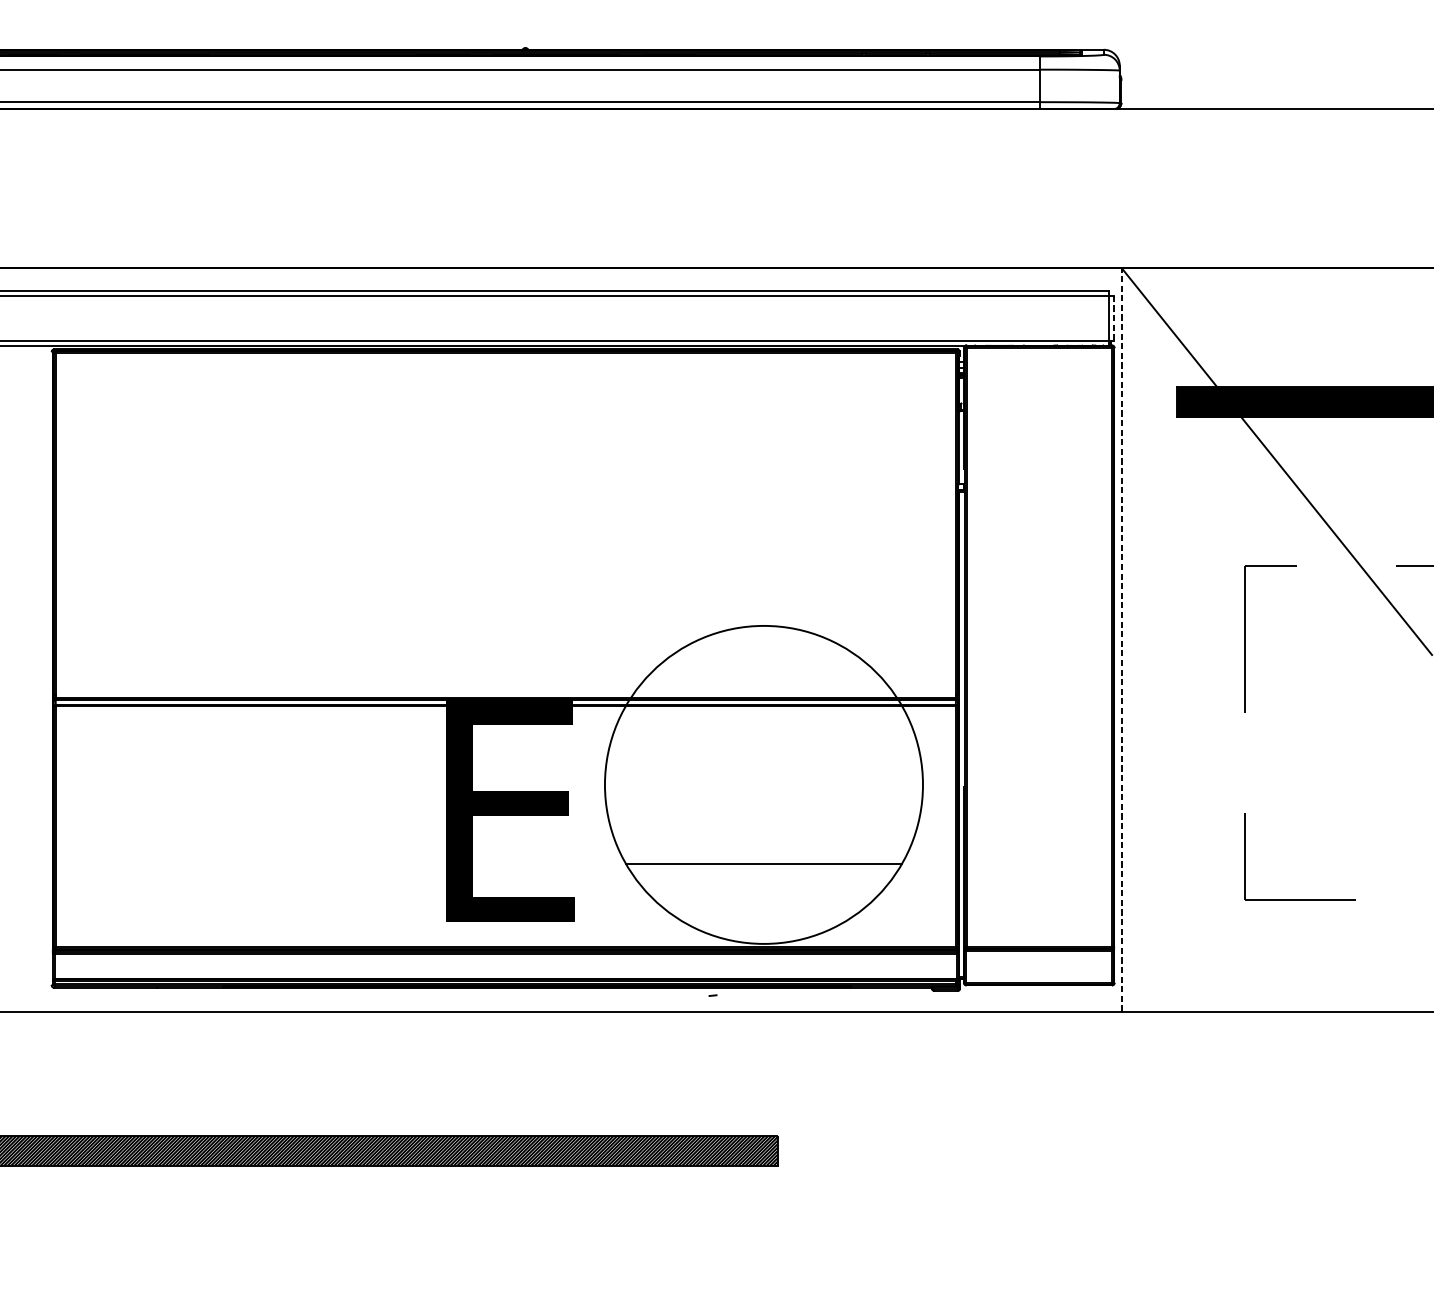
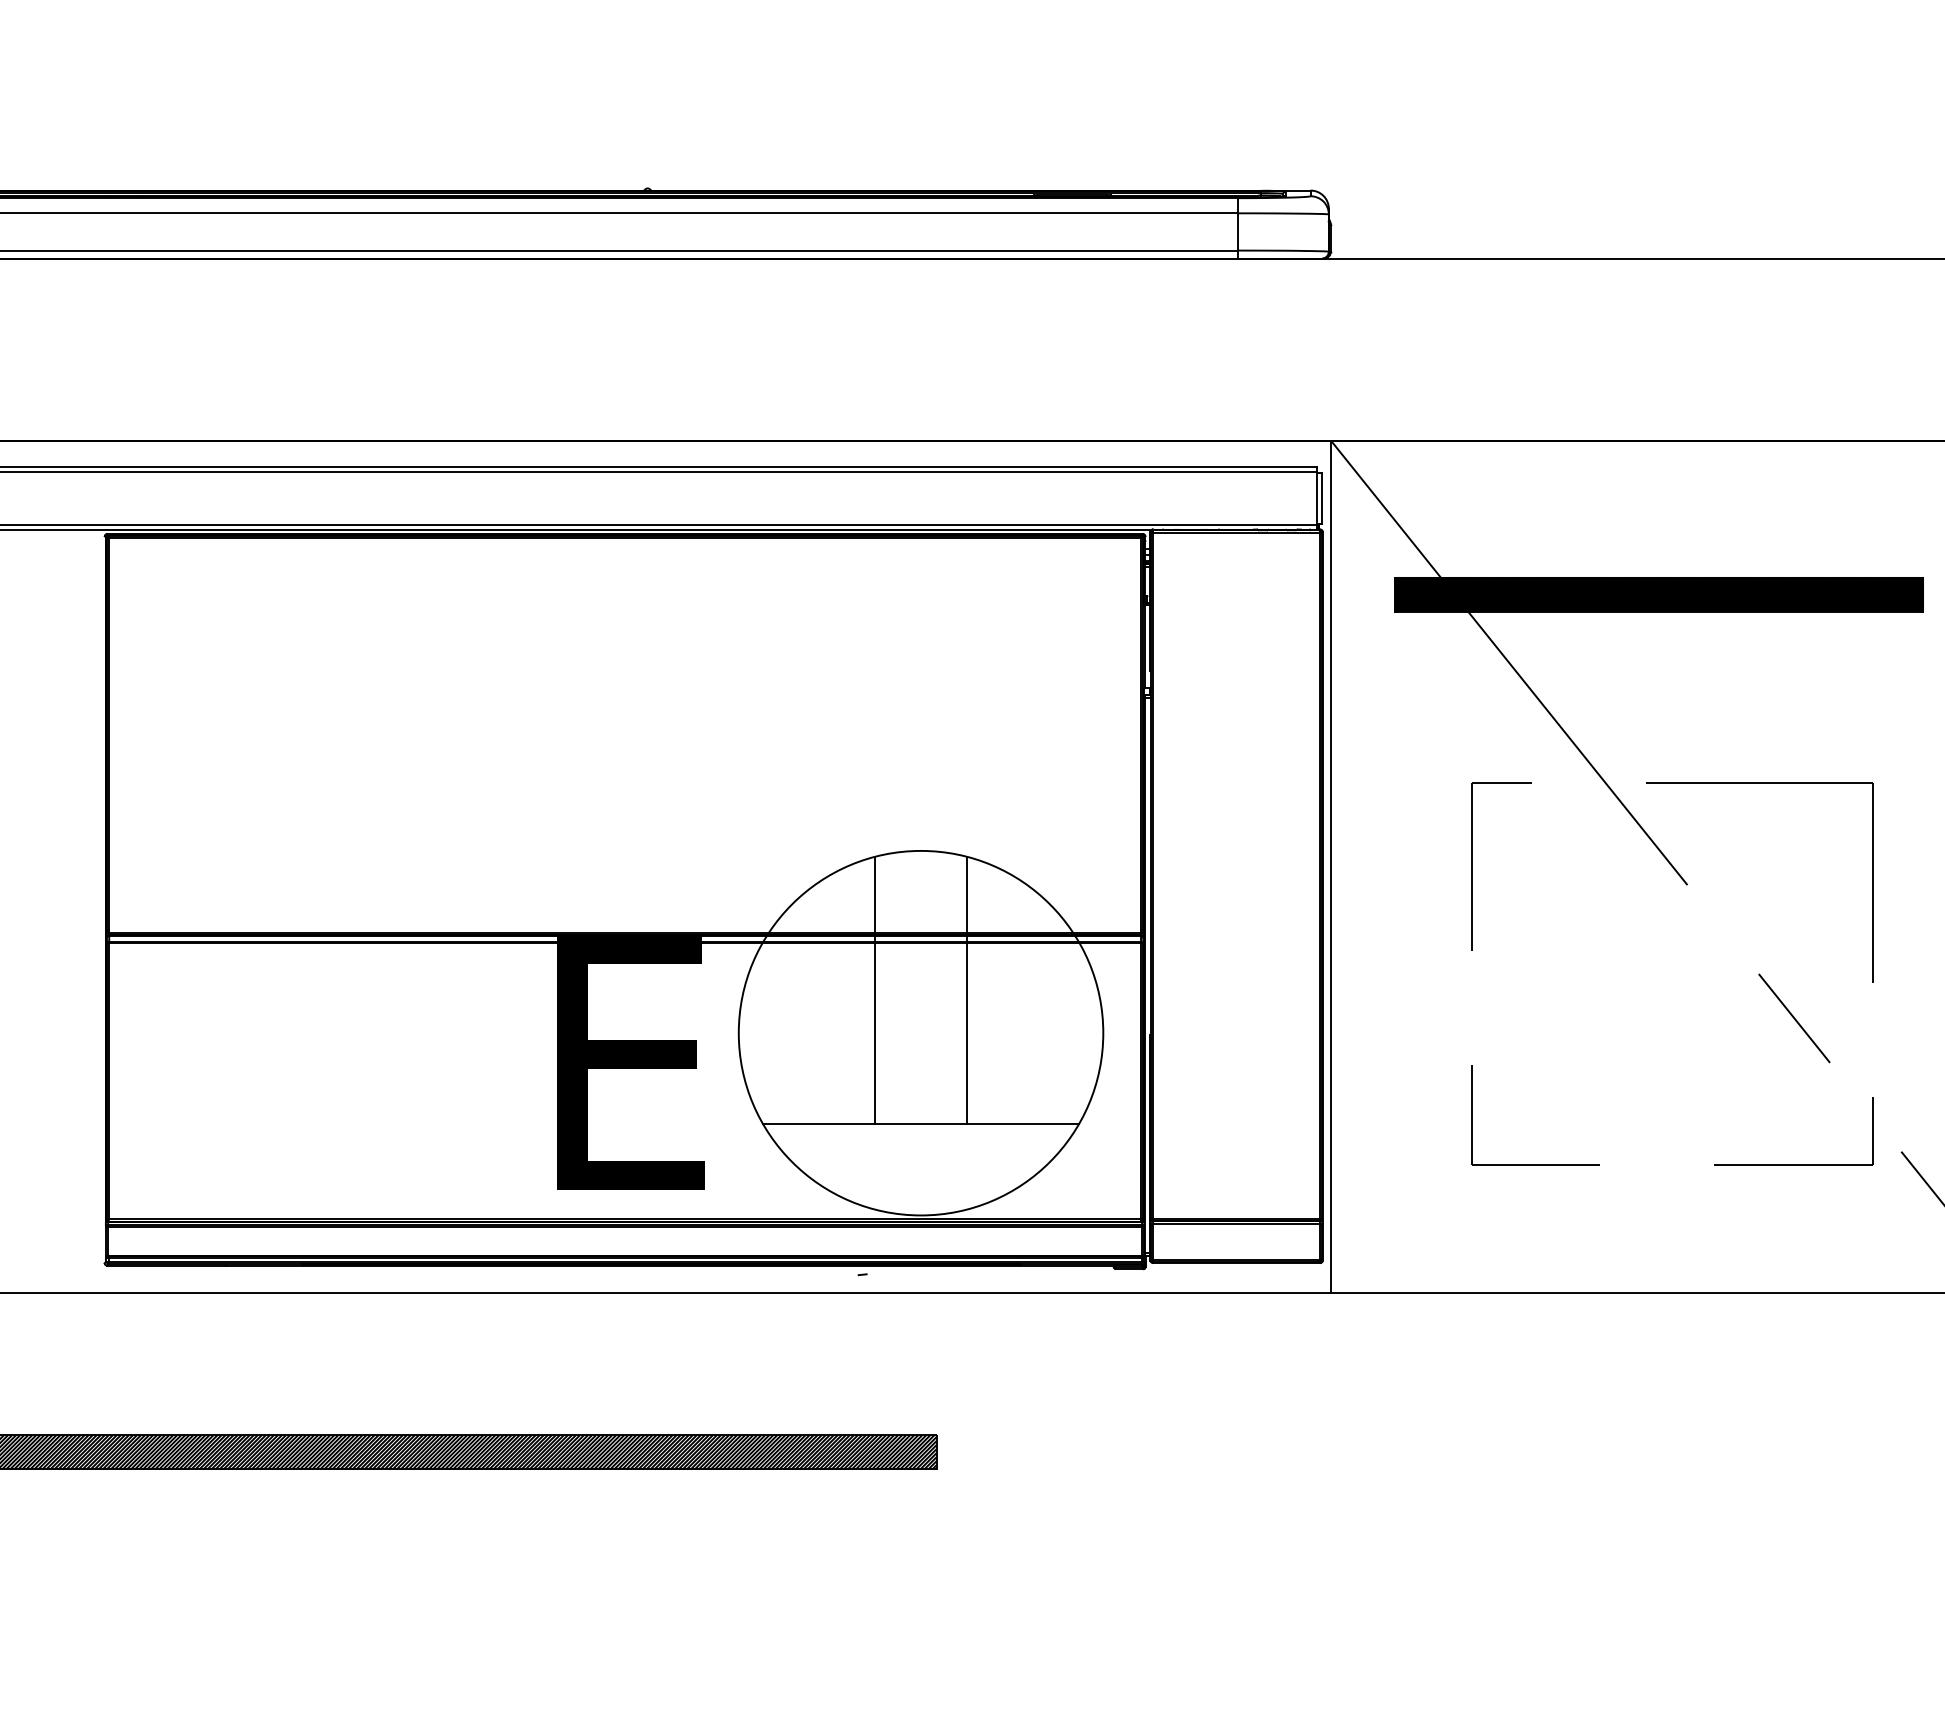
line: (1114, 318) -> (1322, 498), dashed -> solid
line: (1122, 639) -> (1331, 866), dashed -> solid
line: (724, 747) -> (875, 990), added
line: (803, 747) -> (966, 990), added

